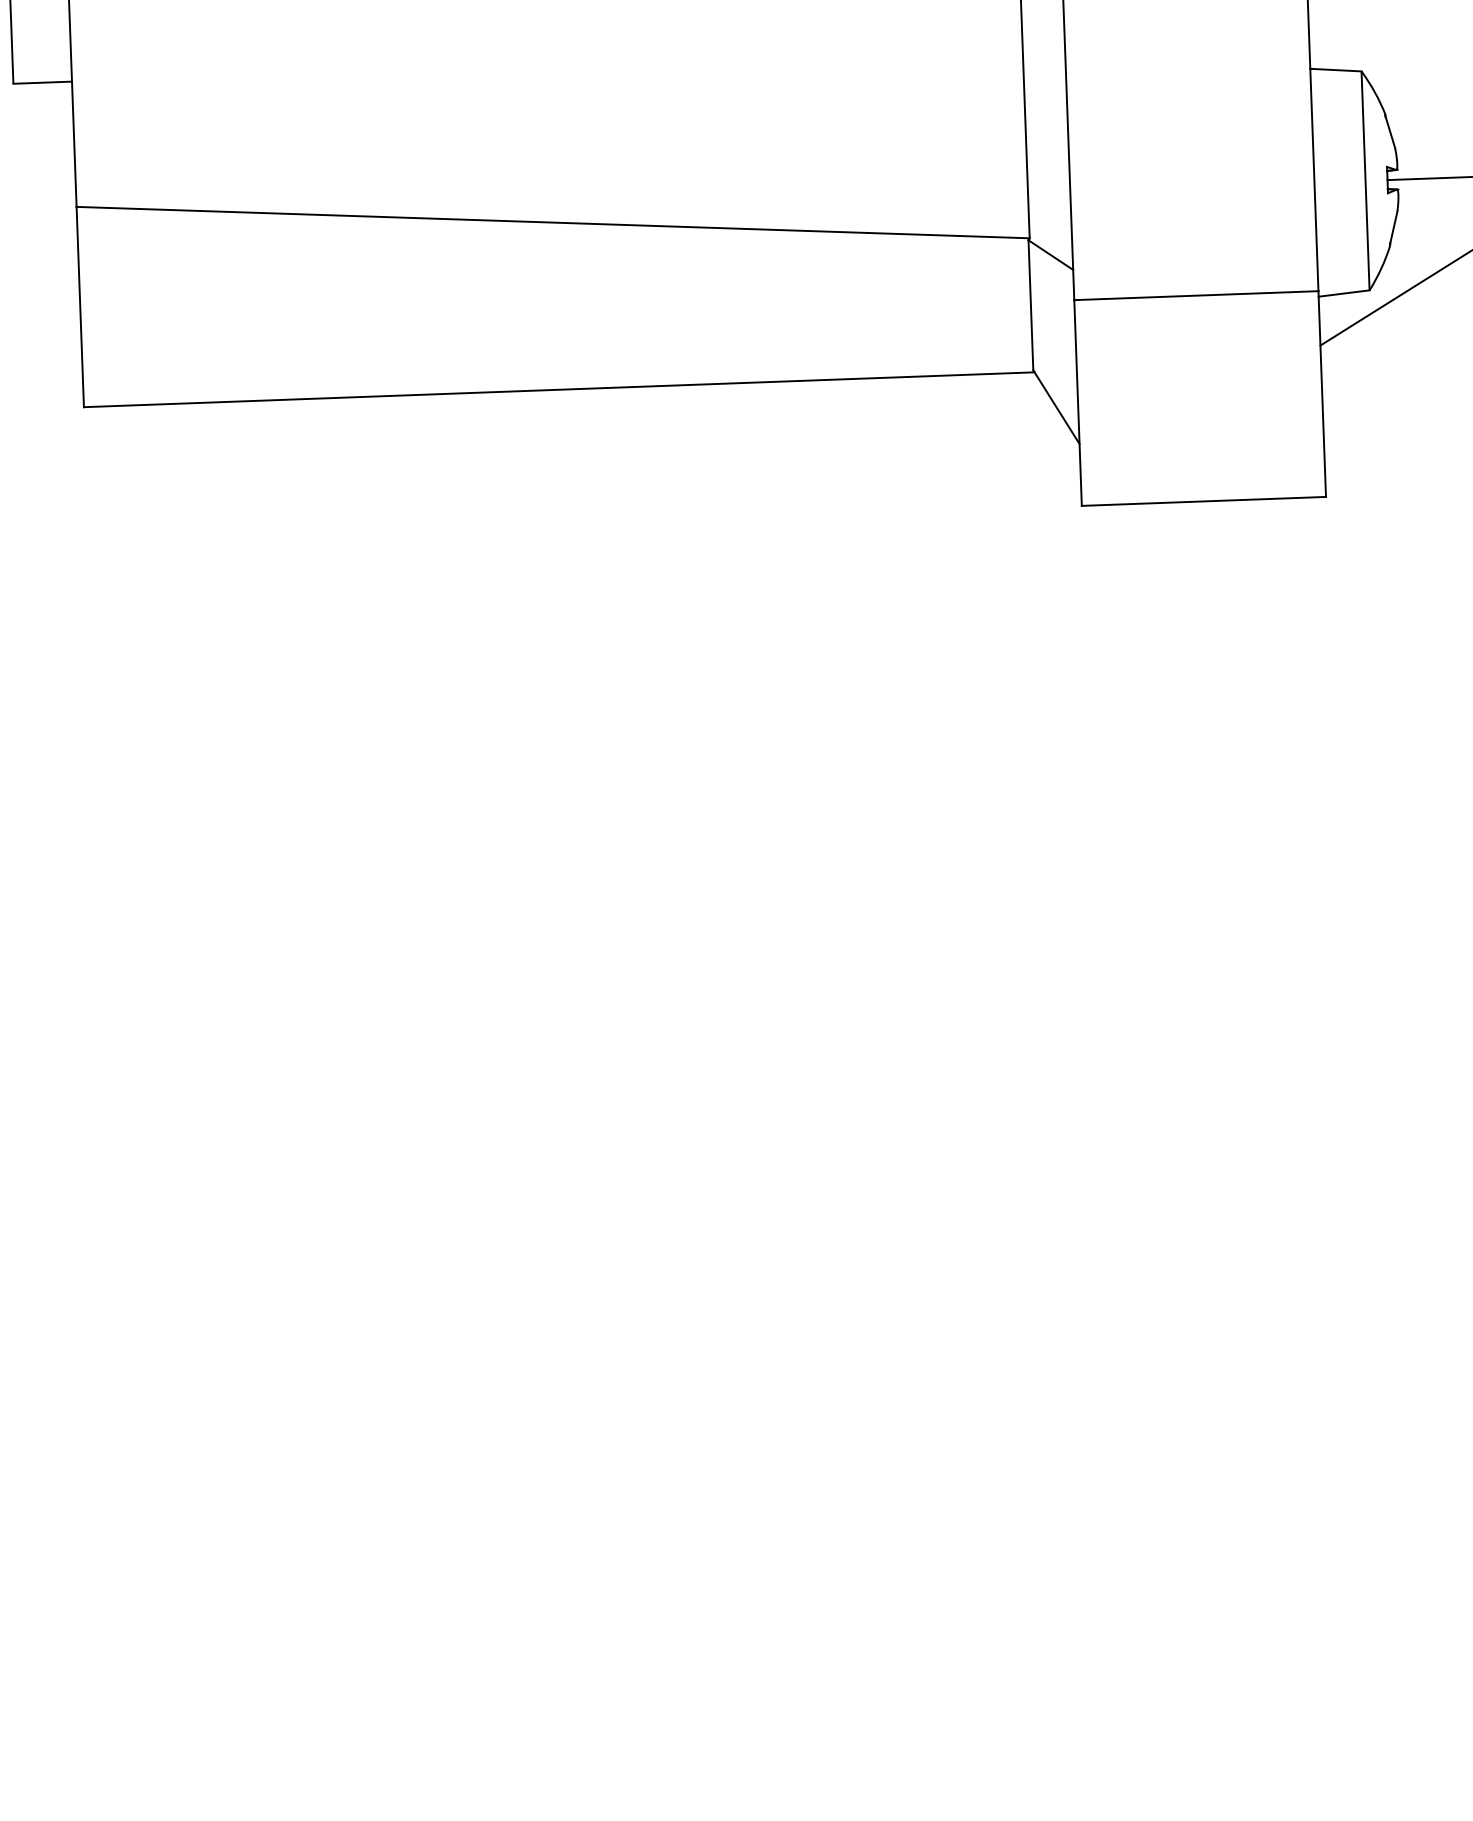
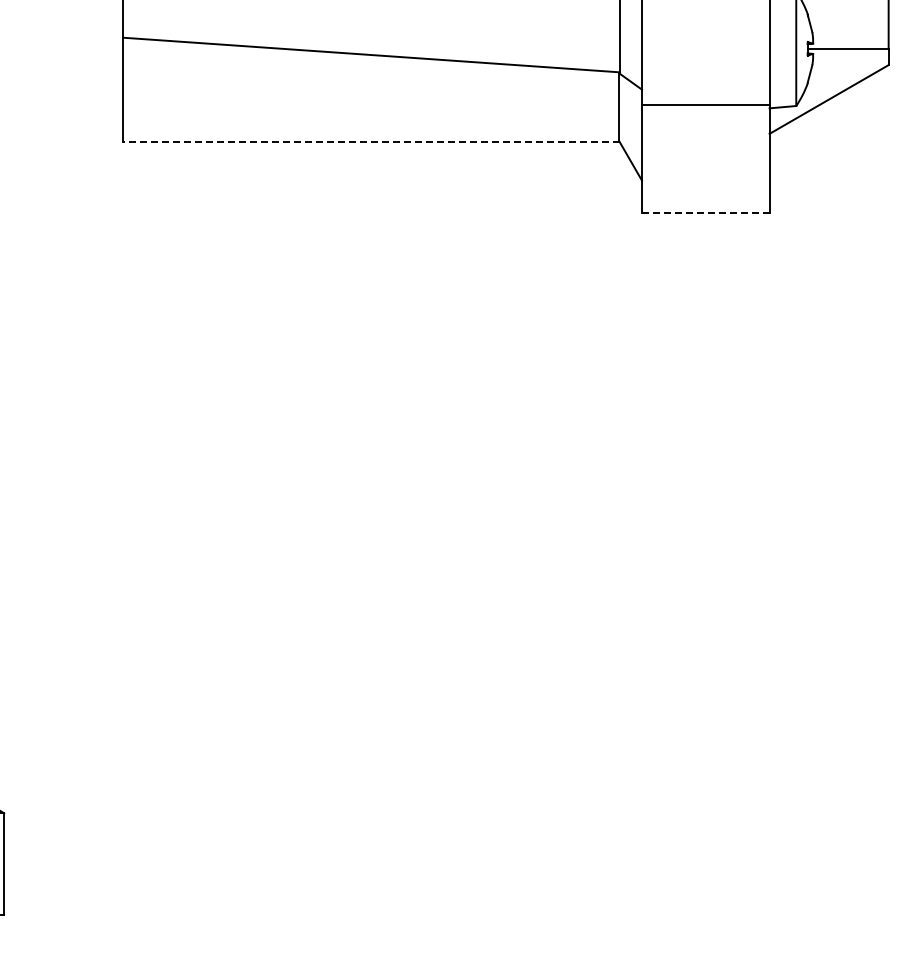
line: (559, 390) -> (371, 142), solid -> dashed
line: (1203, 500) -> (705, 212), solid -> dashed

